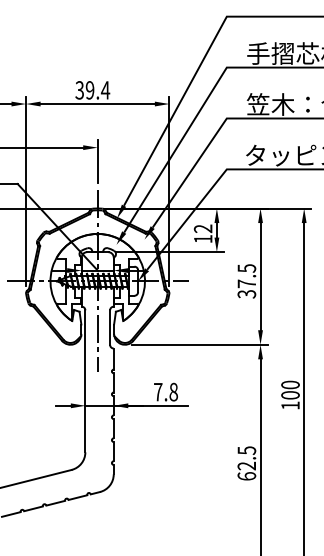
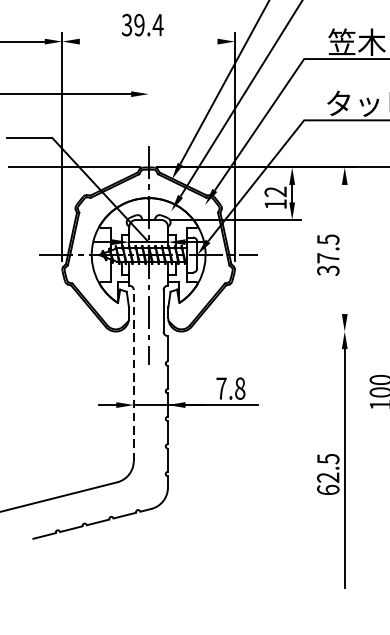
line: (97, 104) -> (148, 42), removed
line: (97, 161) -> (148, 110), removed
line: (260, 276) -> (344, 249), removed
line: (199, 344) -> (271, 331), removed
line: (85, 381) -> (133, 375), solid -> dashed

